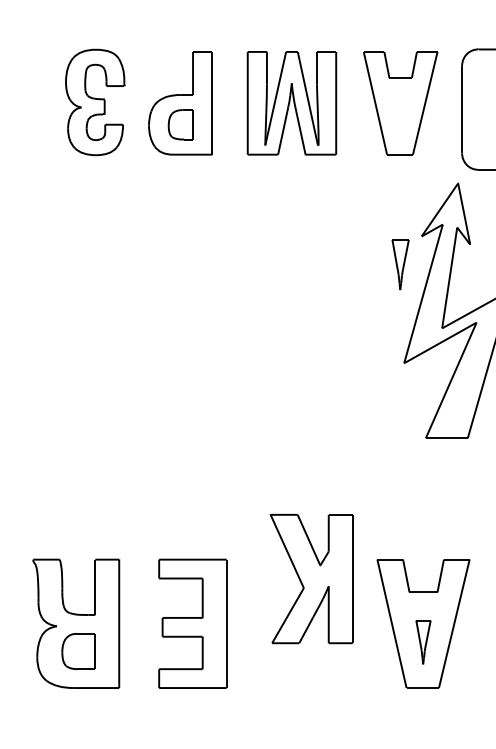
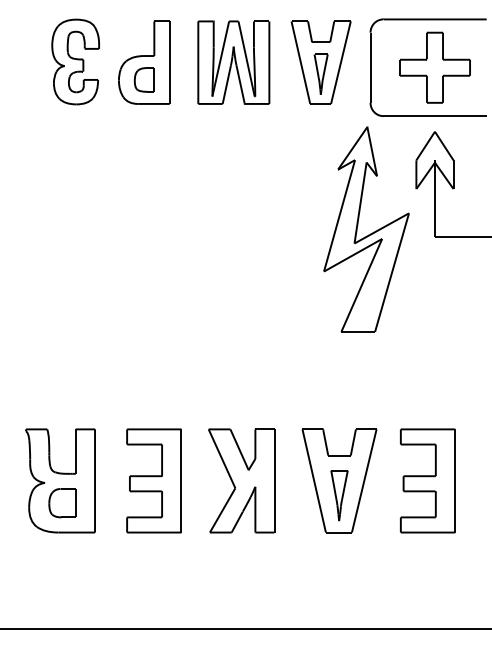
part: (399, 263) -> (320, 73), moved
part: (311, 578) -> (241, 480), moved
part: (423, 641) -> (339, 495), size x1.43

